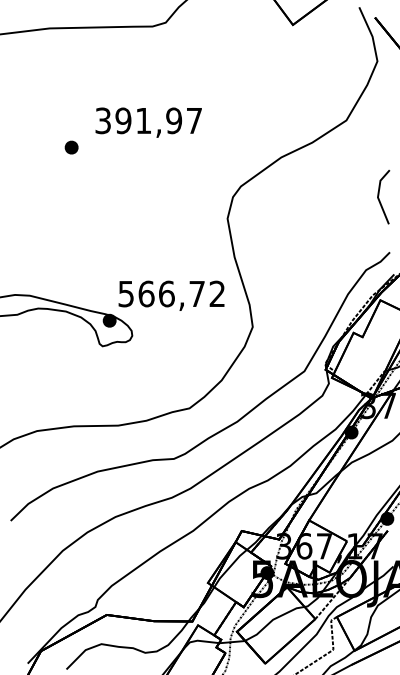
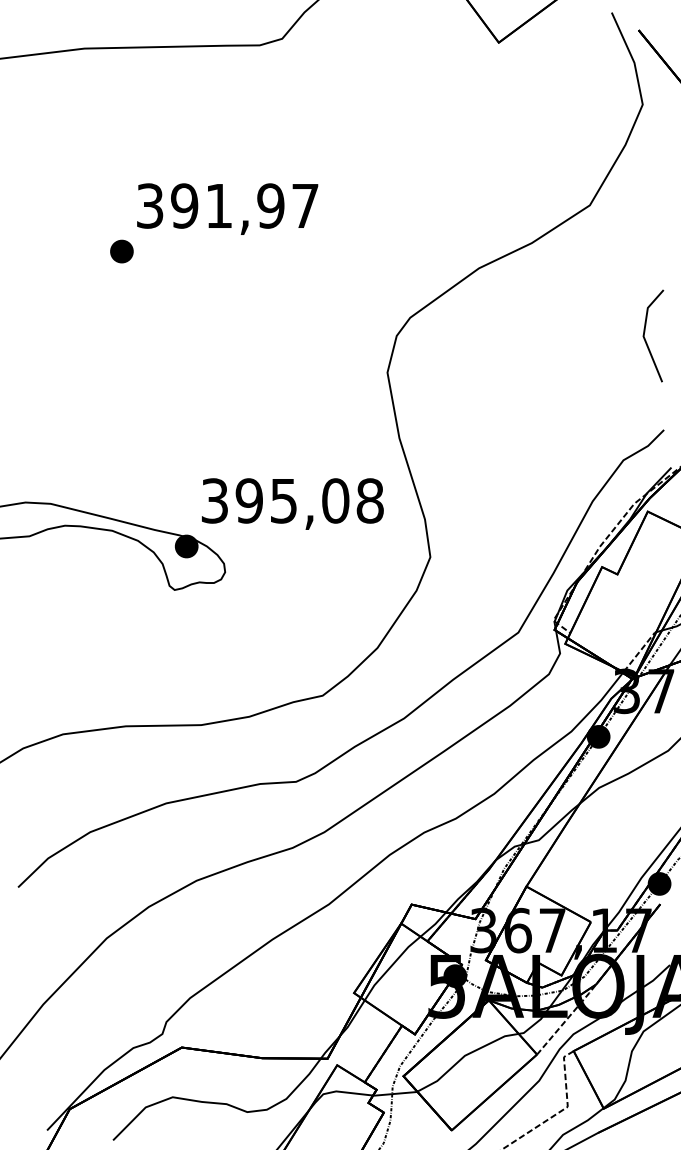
text: (148, 122) -> (227, 208), moved
text: (172, 293) -> (293, 500), 566,72 -> 395,08

